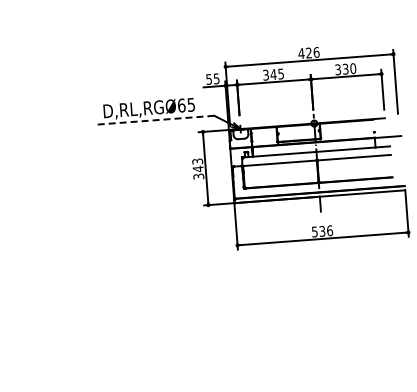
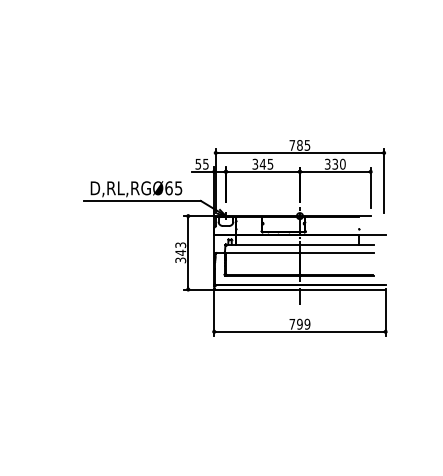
text: (308, 53) -> (299, 145), 426 -> 785
line: (156, 119) -> (142, 200), dashed -> solid
text: (321, 230) -> (299, 323), 536 -> 799

